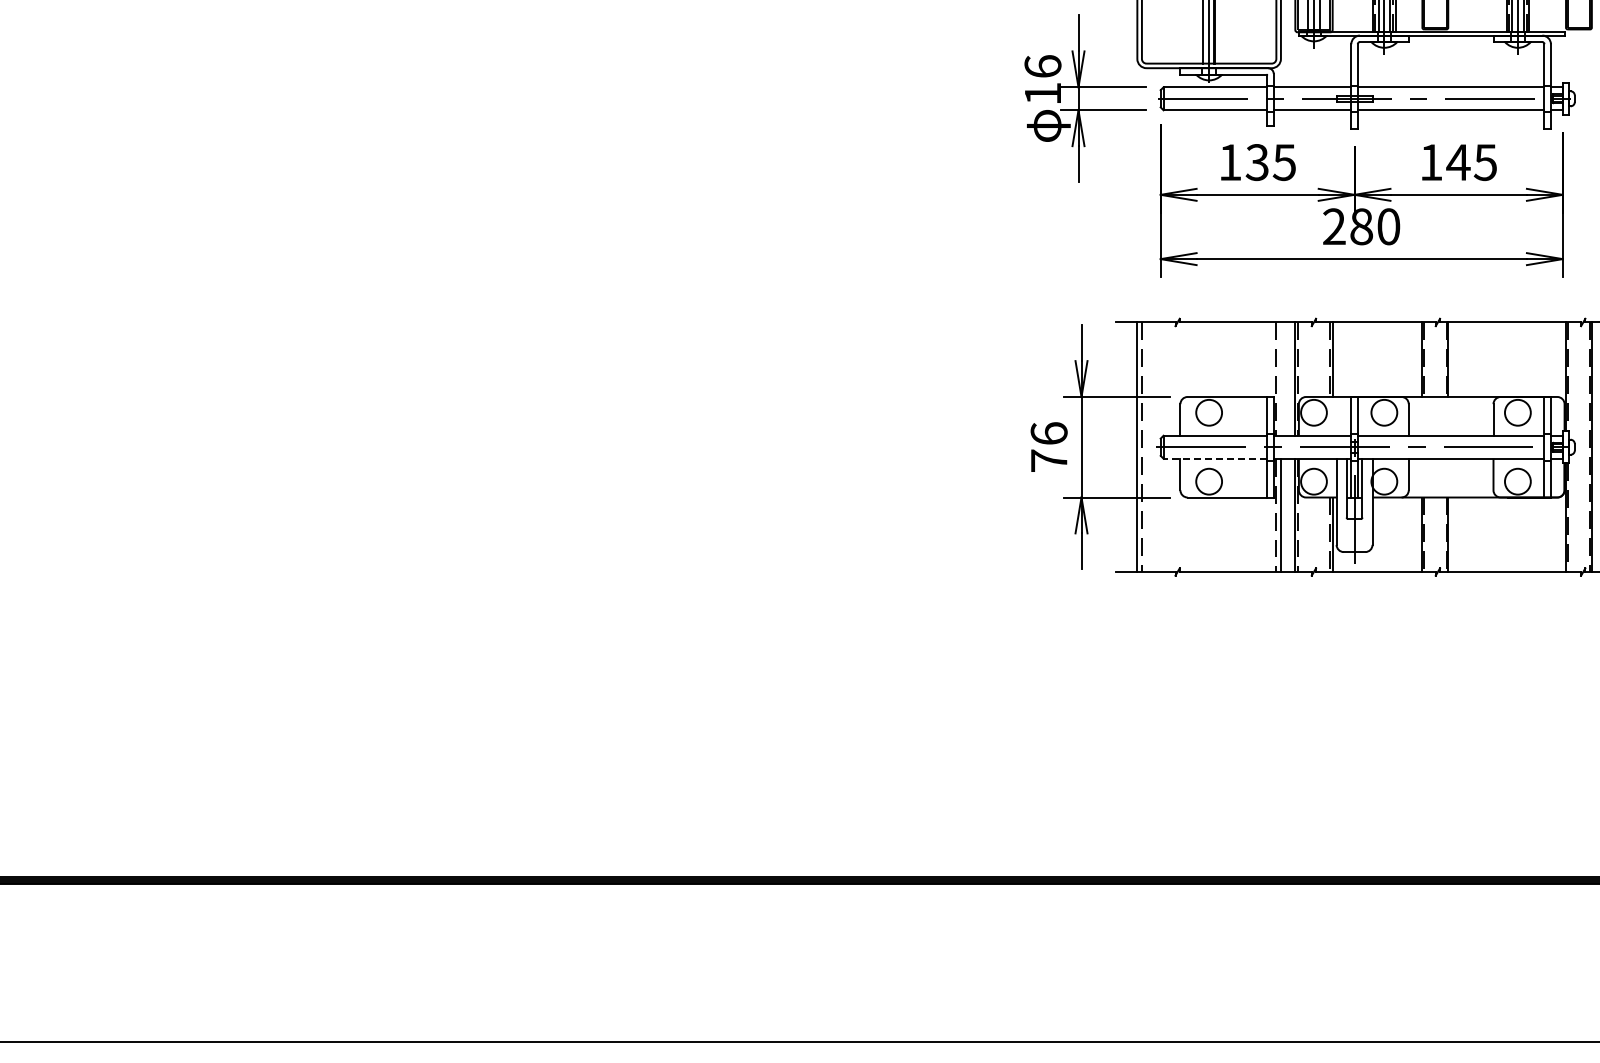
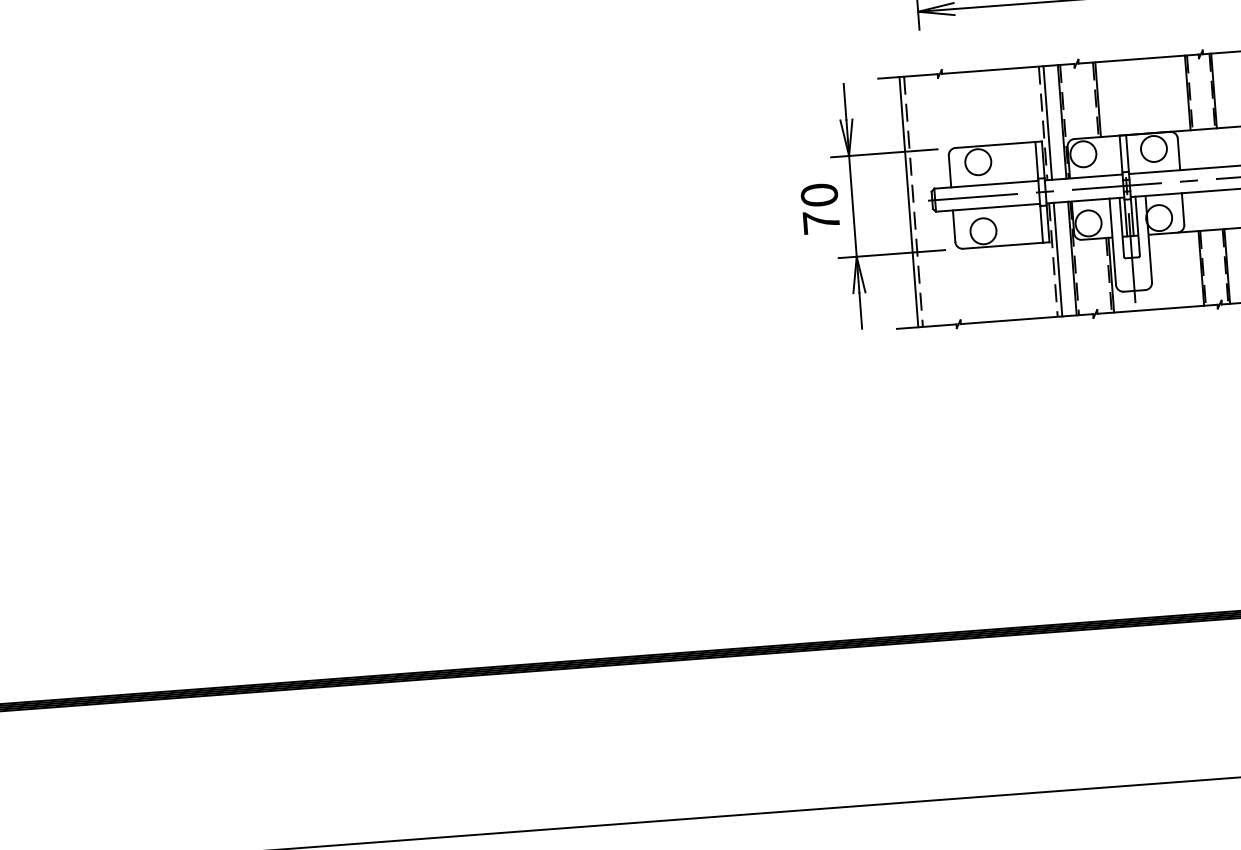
line: (1280, 378) -> (1047, 122), added
text: (1048, 433) -> (818, 195), 76 -> 70
line: (1215, 458) -> (988, 207), dashed -> solid

